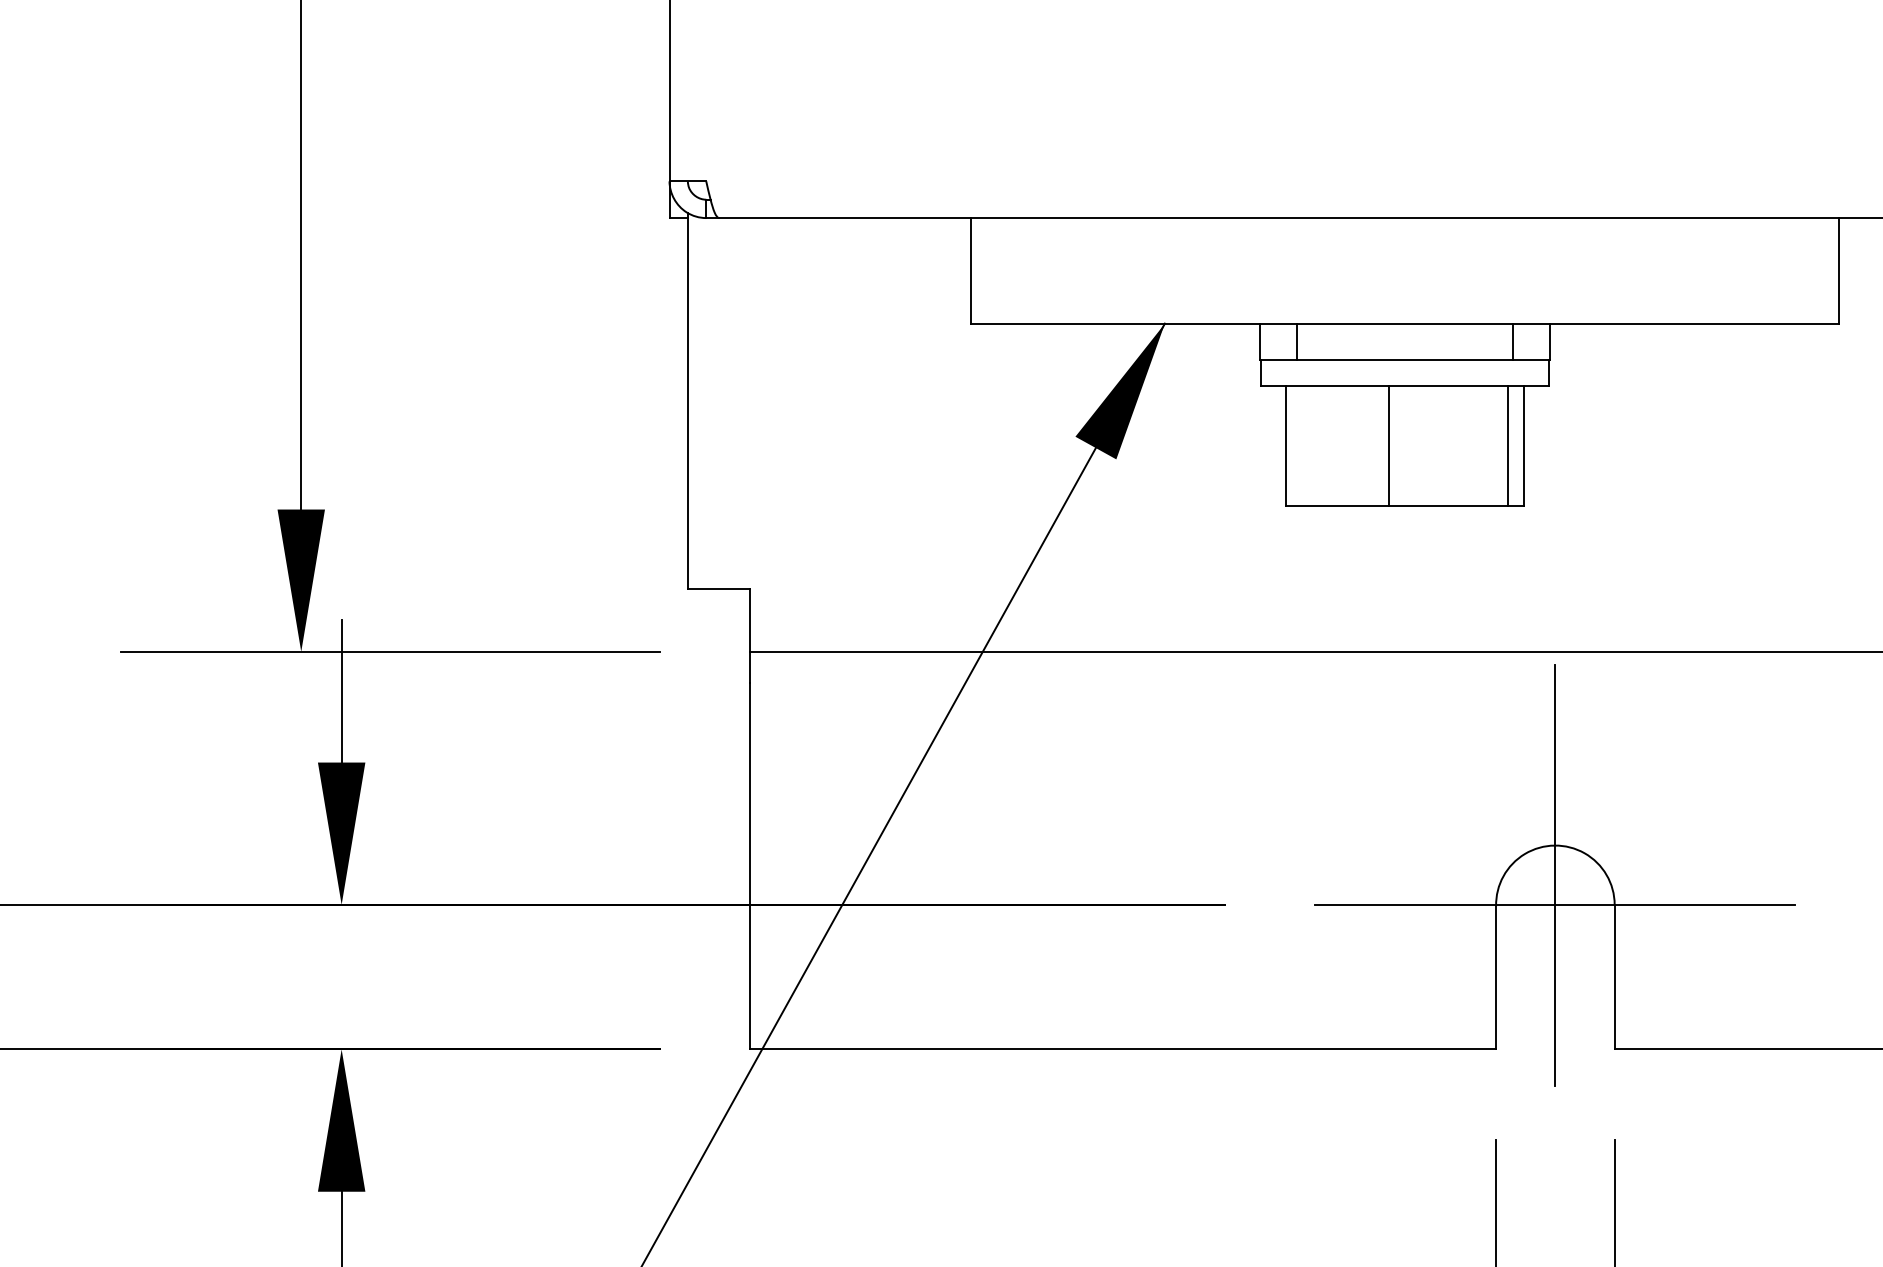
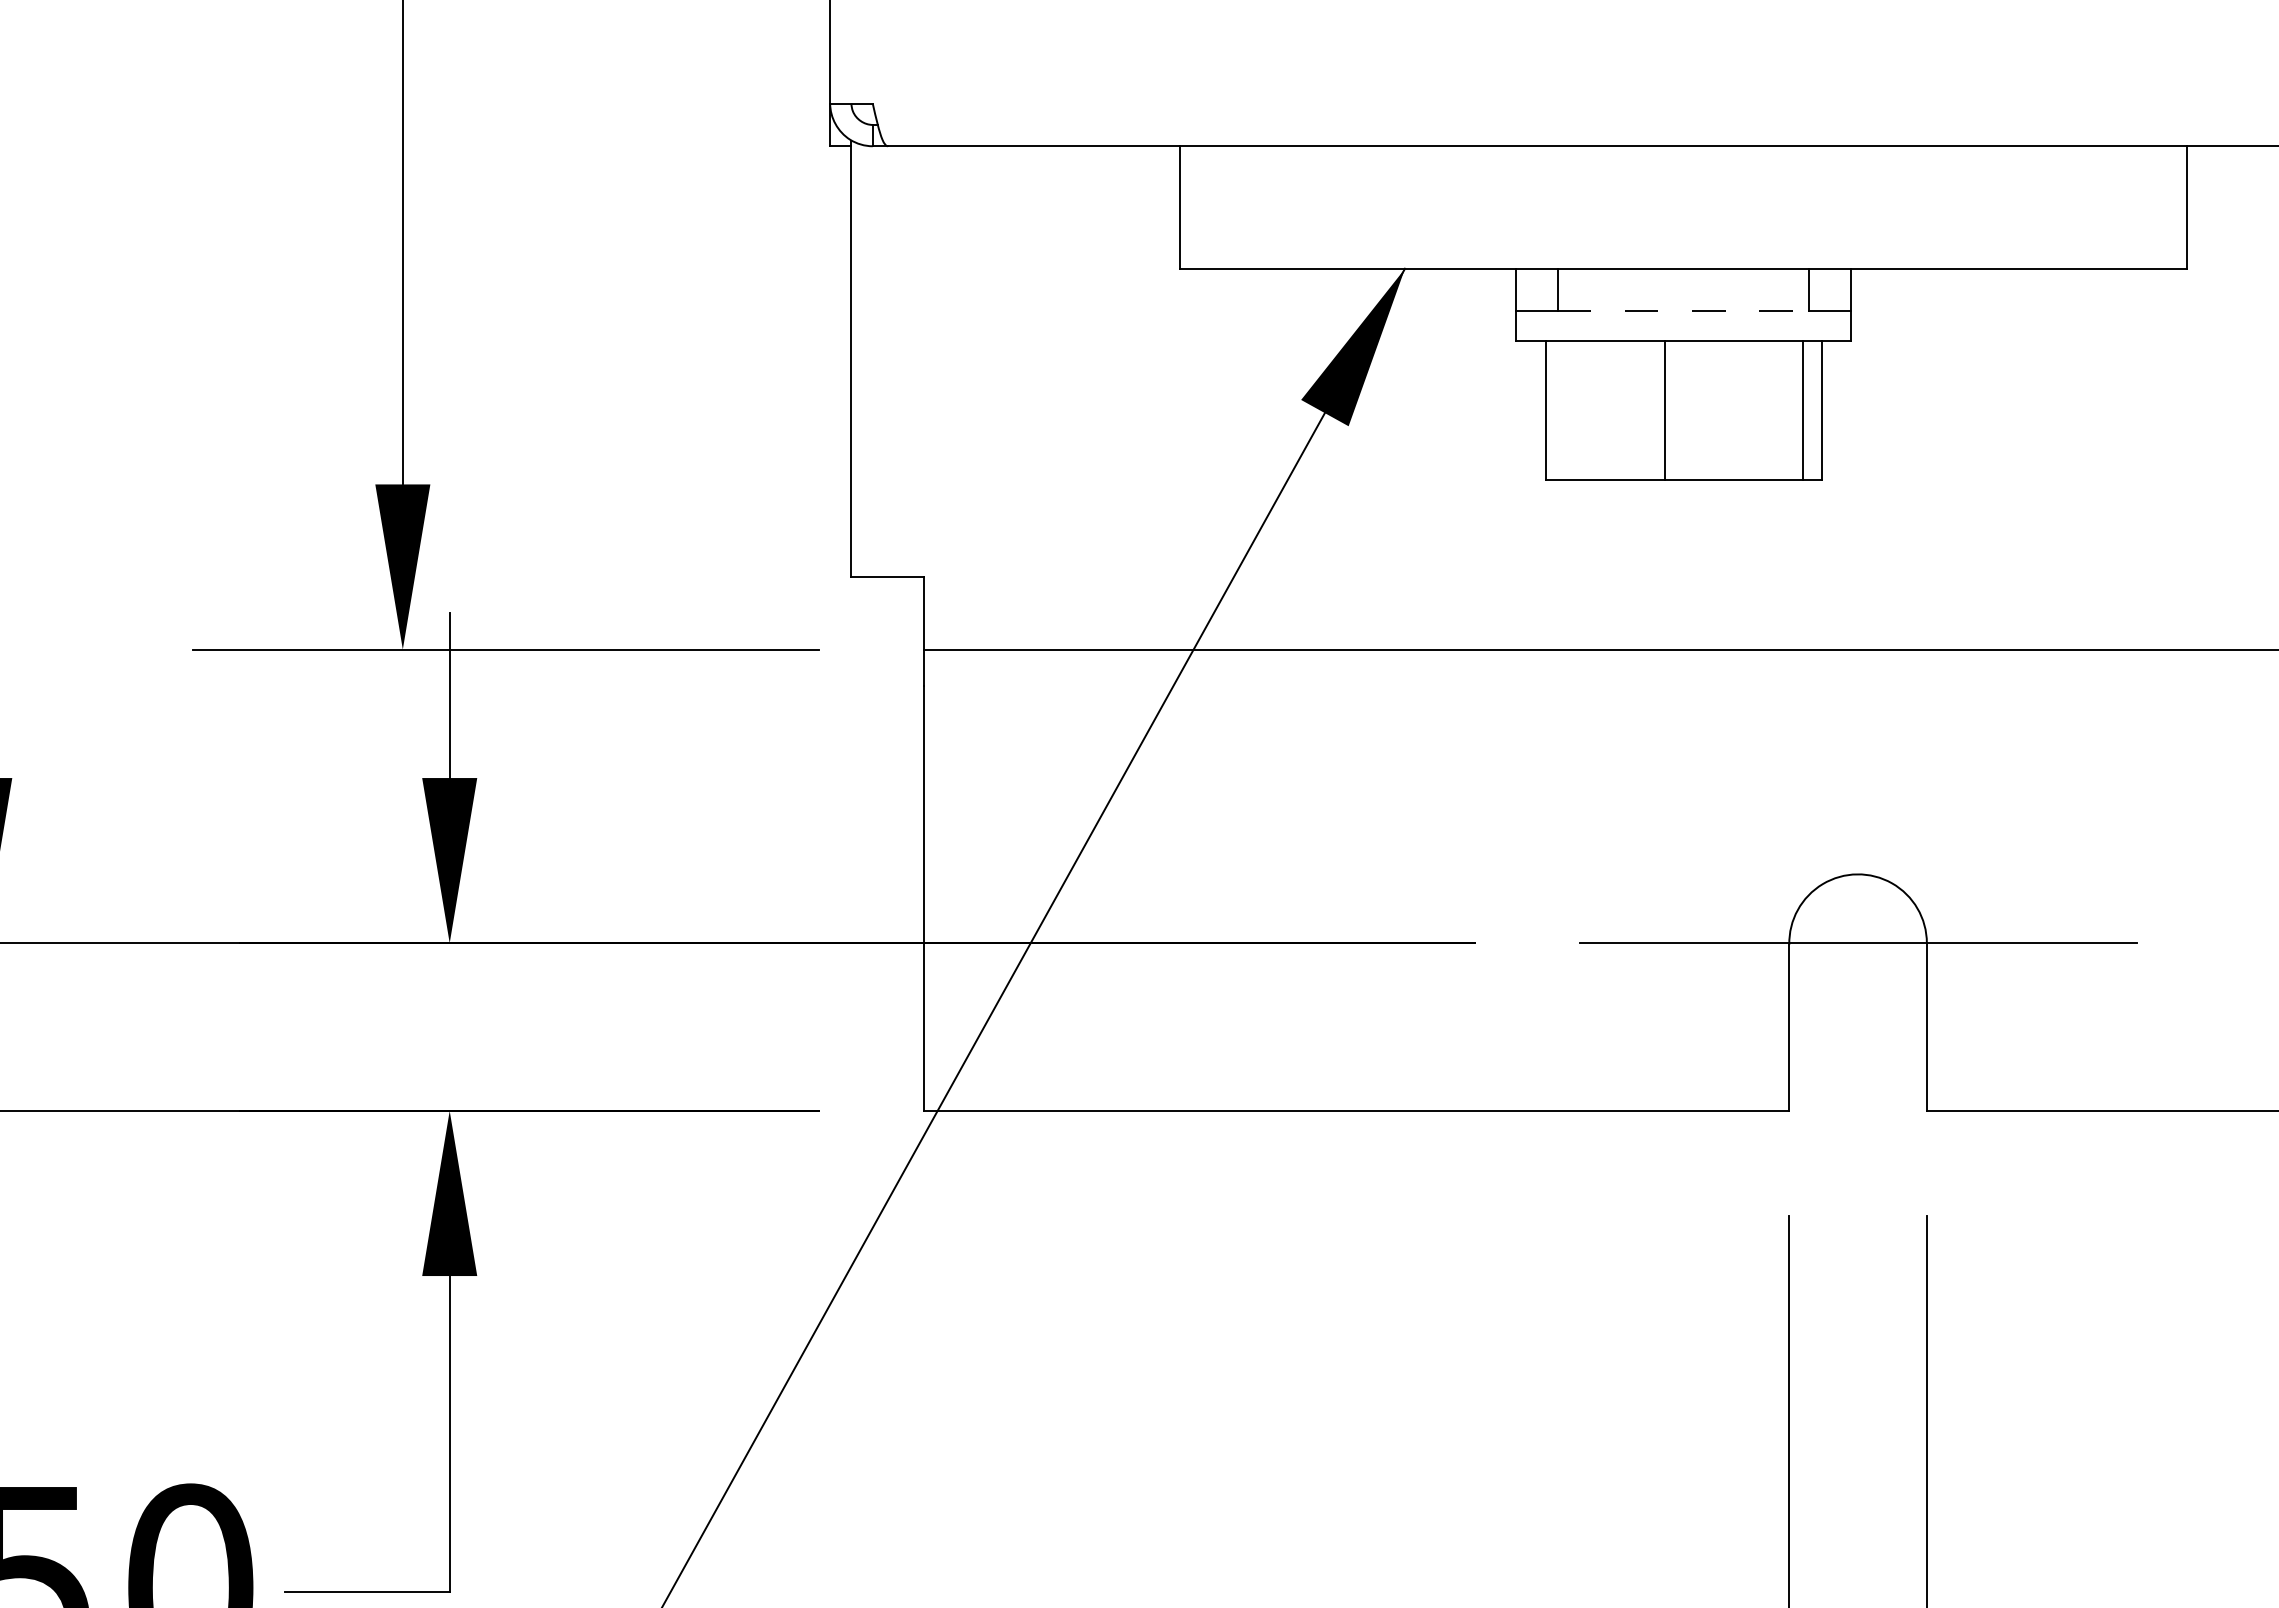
line: (1404, 359) -> (1683, 310), solid -> dashed
line: (1555, 874) -> (1858, 908), removed

